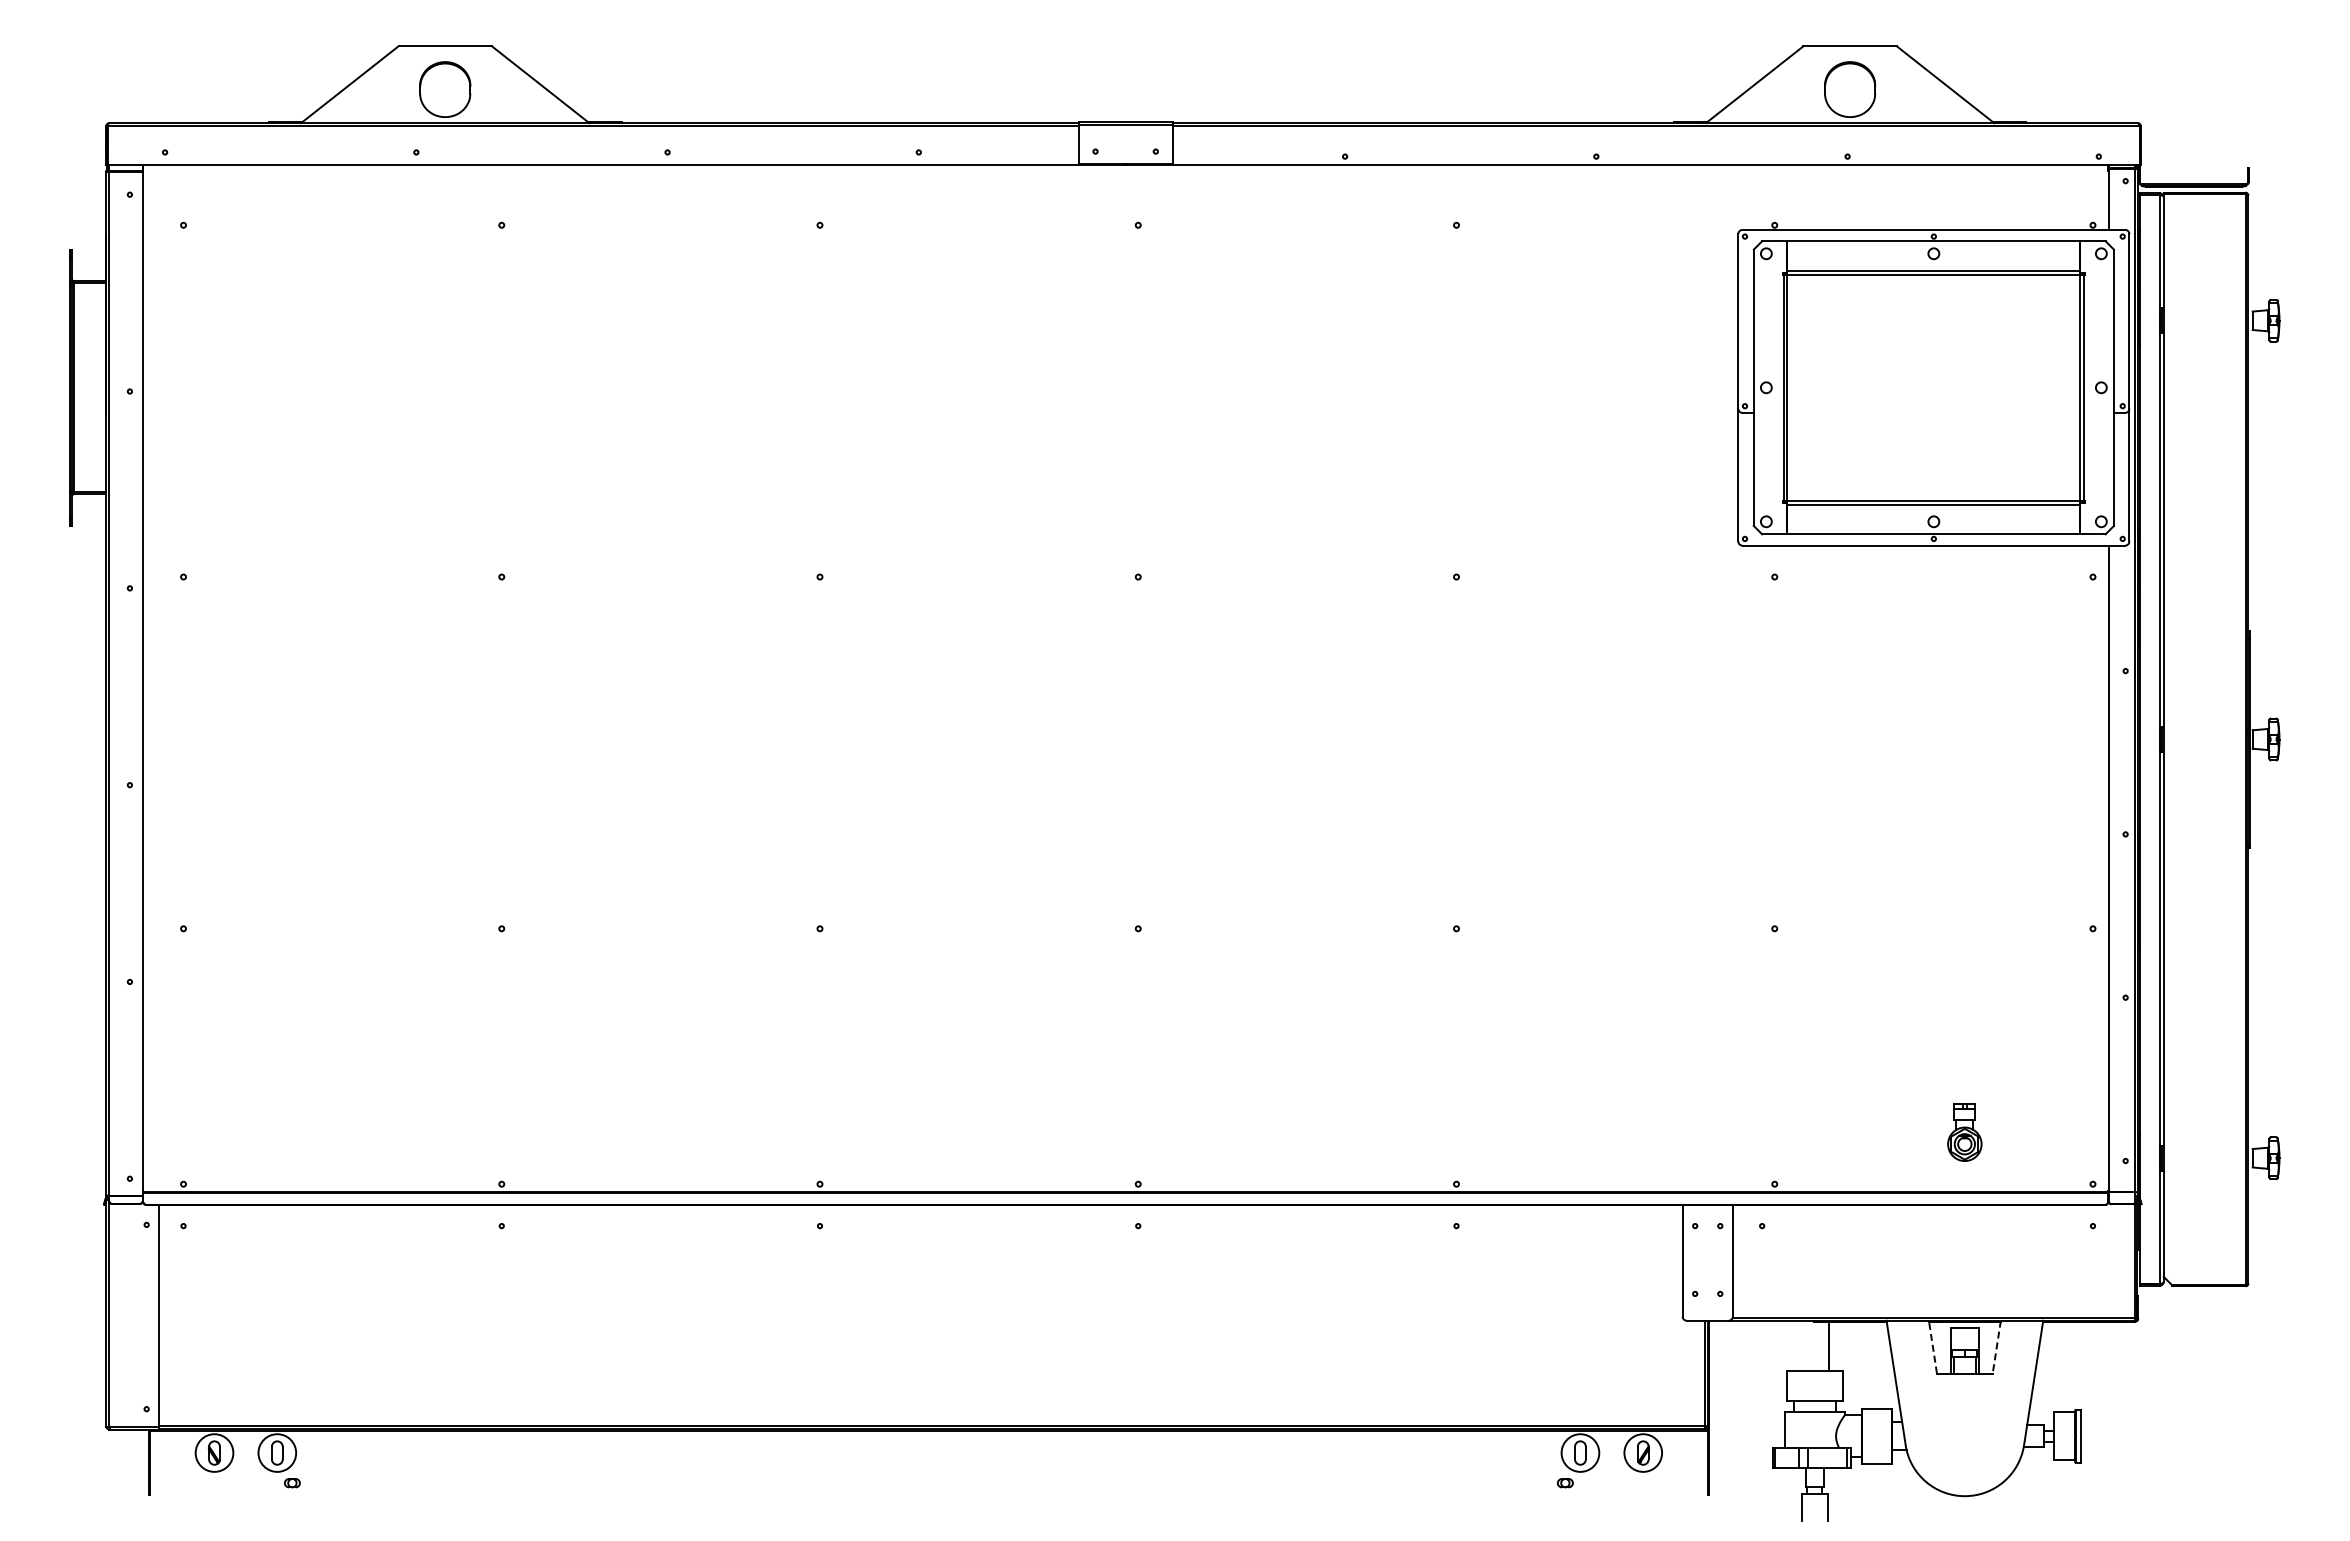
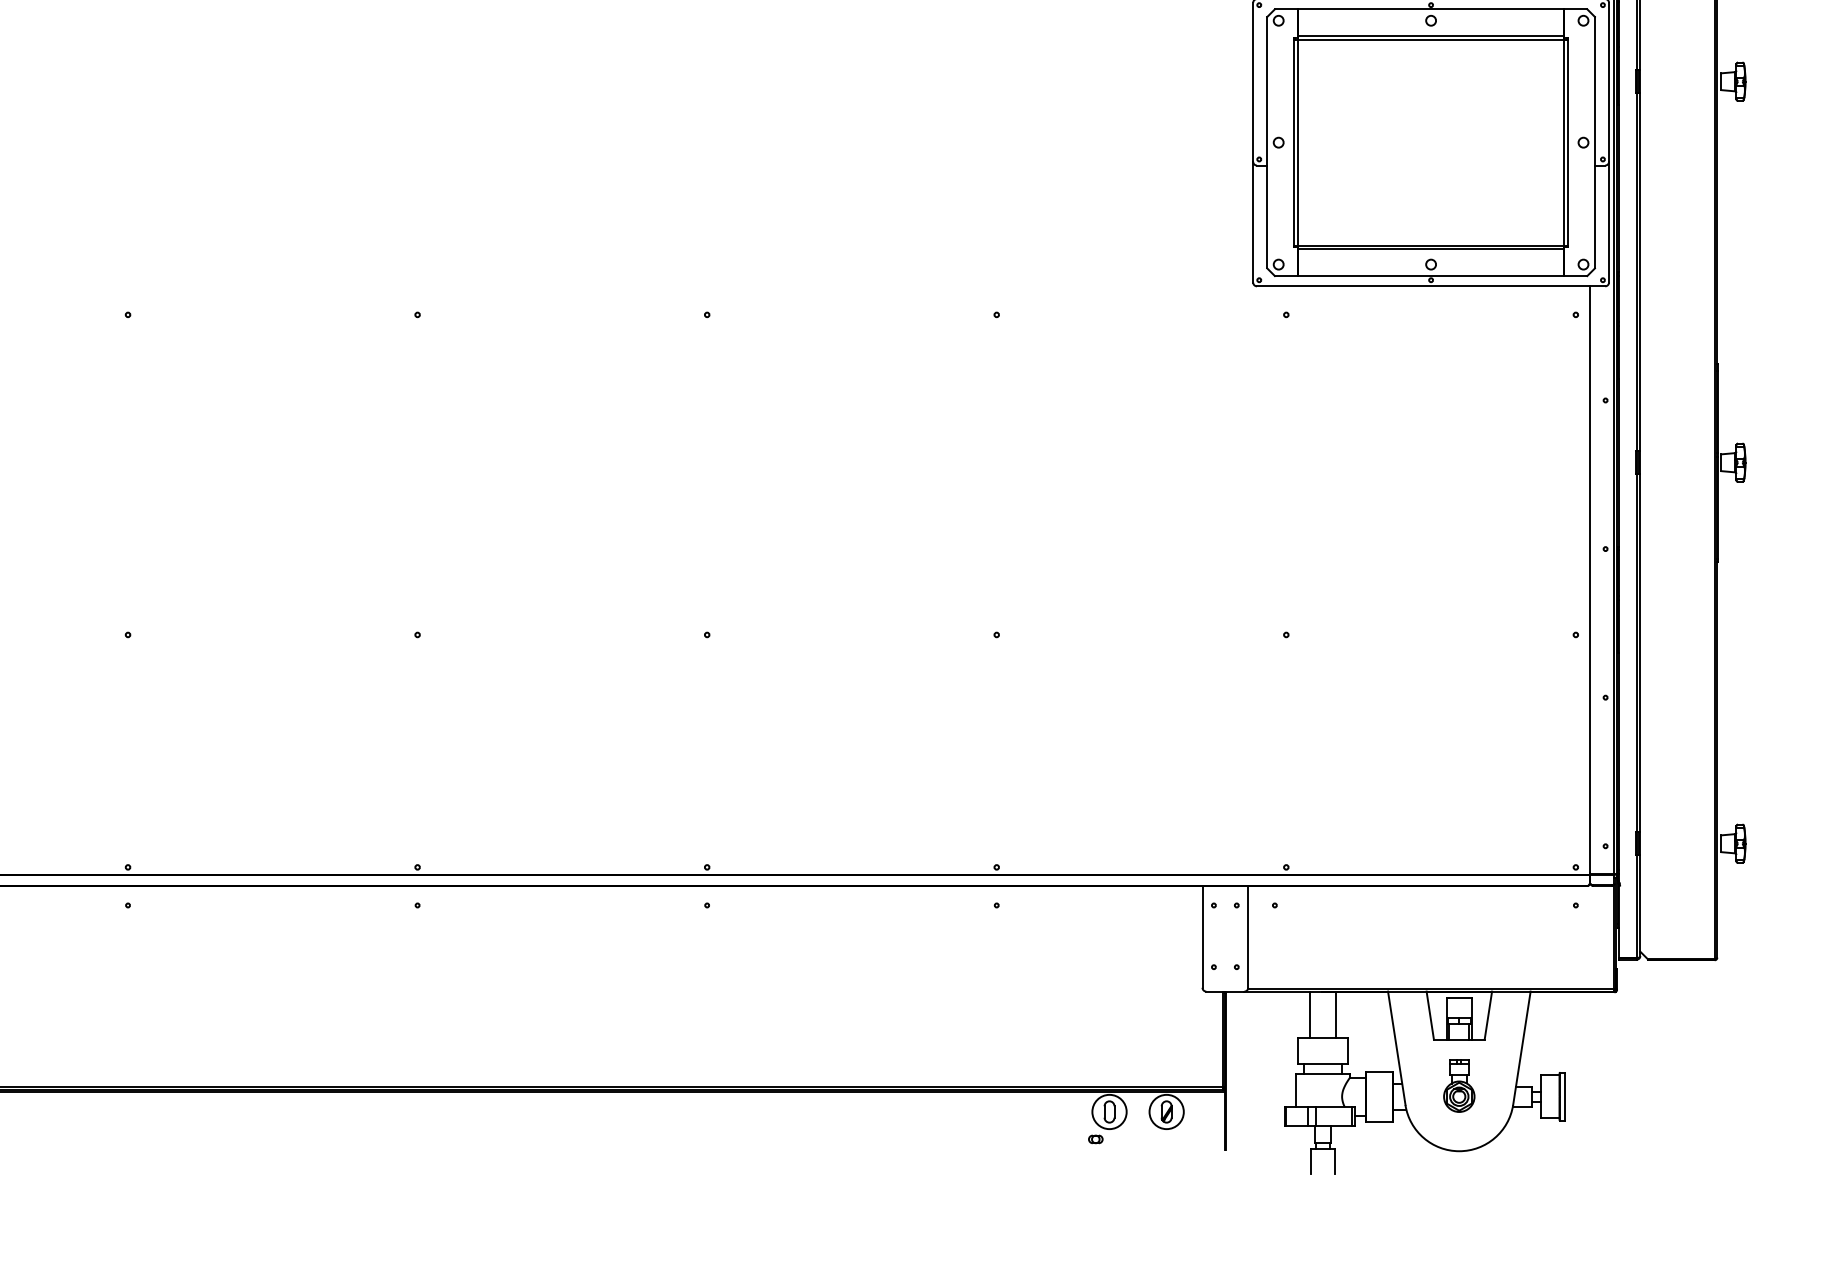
part: (1964, 1132) -> (1458, 1086), moved
line: (1800, 1345) -> (1309, 1014), added
line: (1932, 1347) -> (1429, 1015), dashed -> solid
line: (1996, 1347) -> (1488, 1015), dashed -> solid

